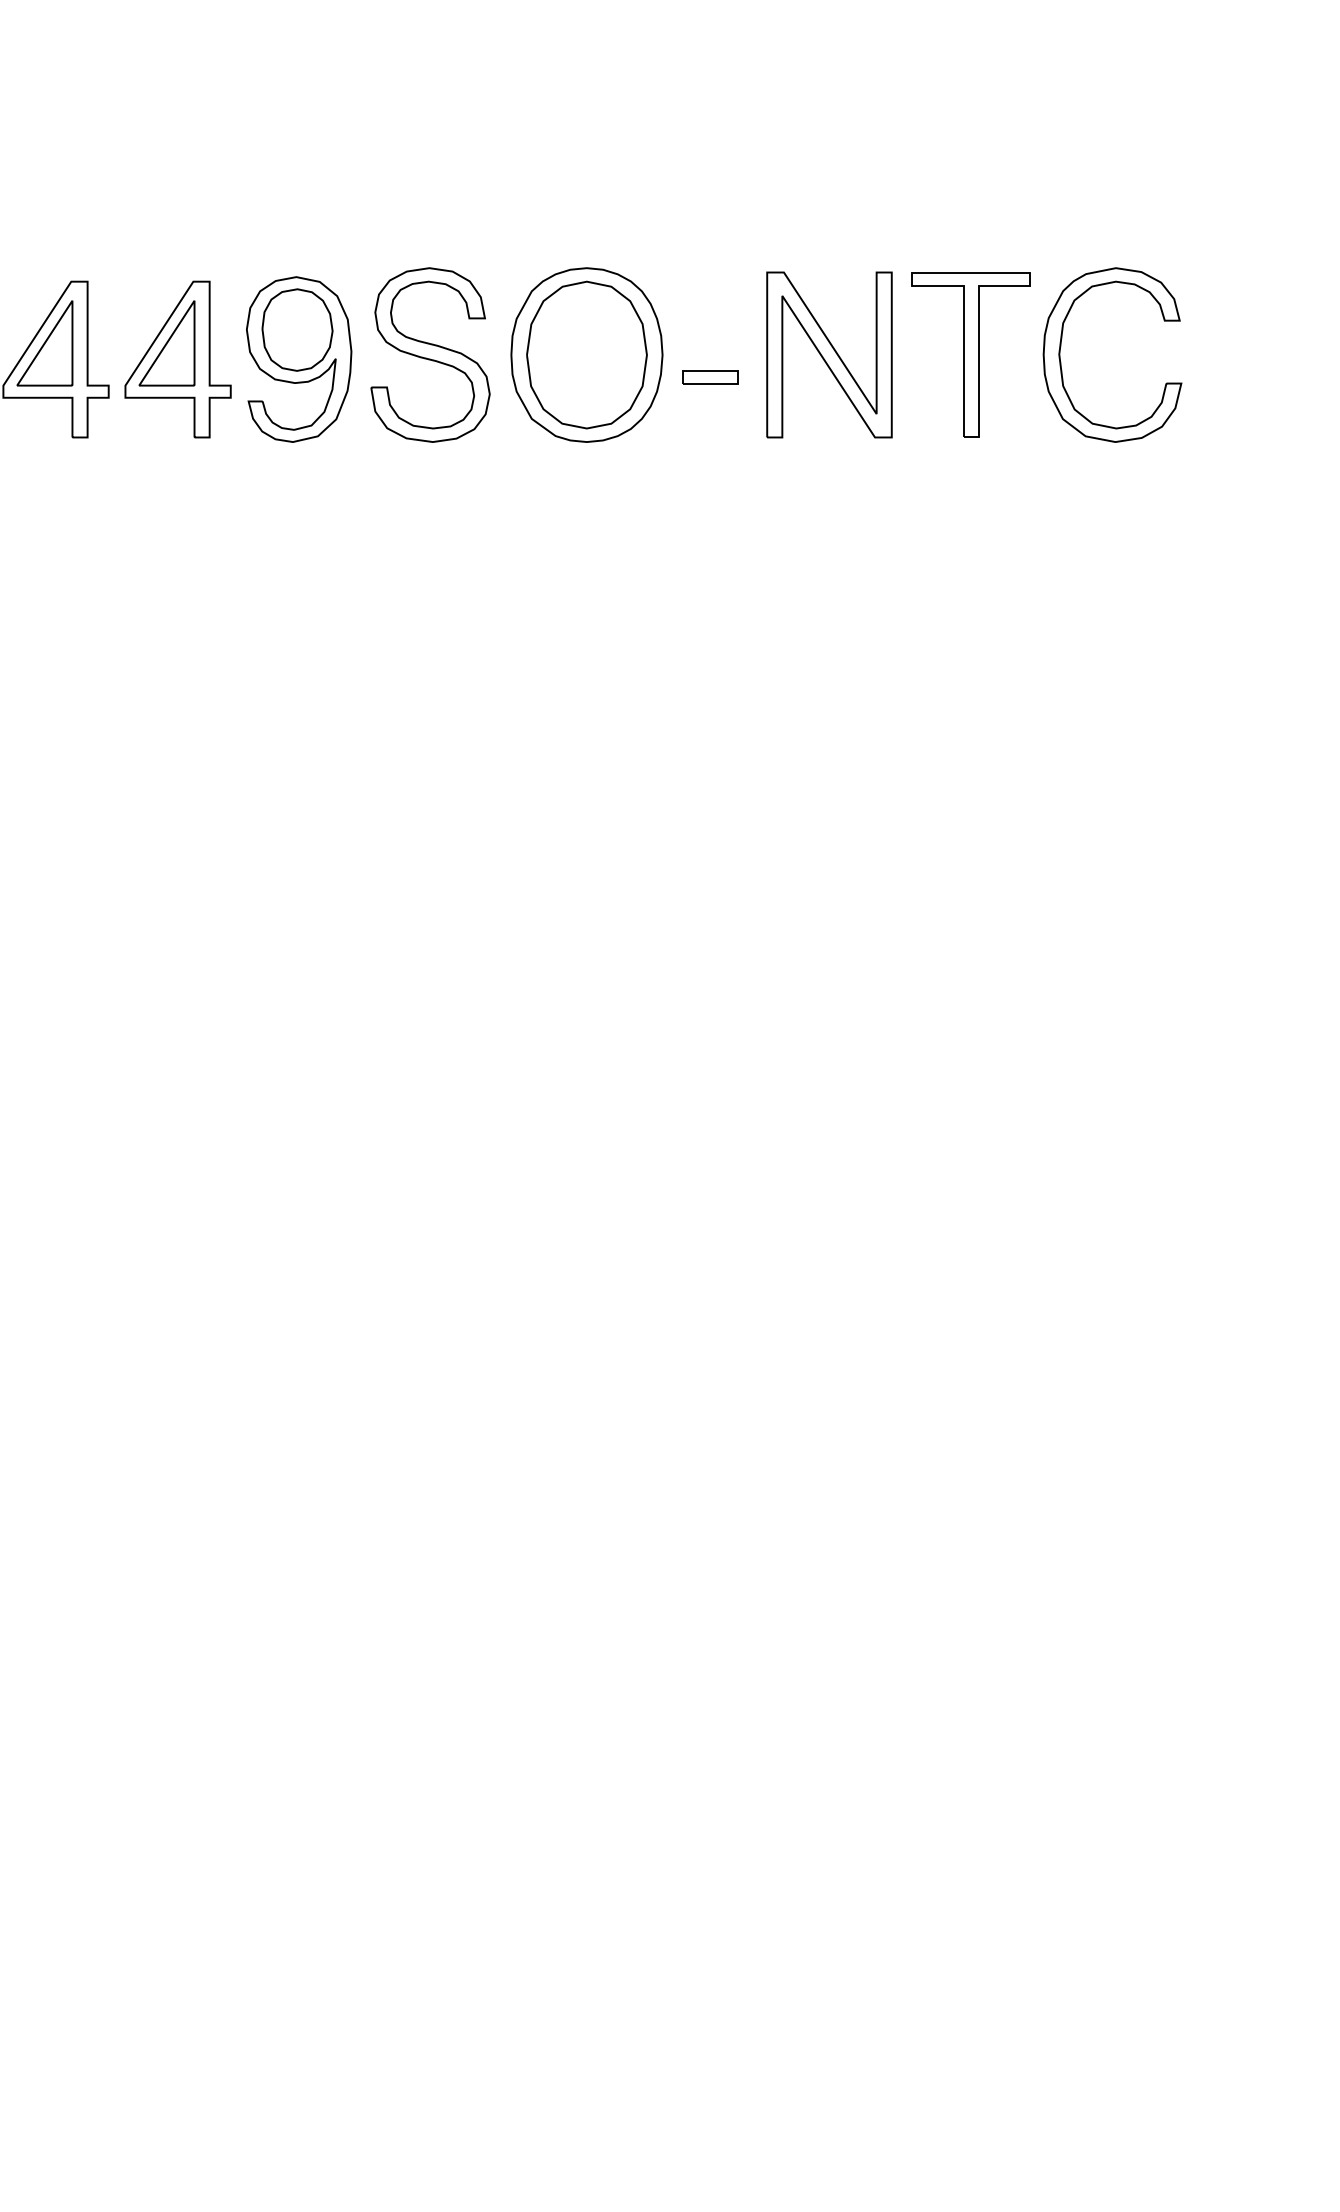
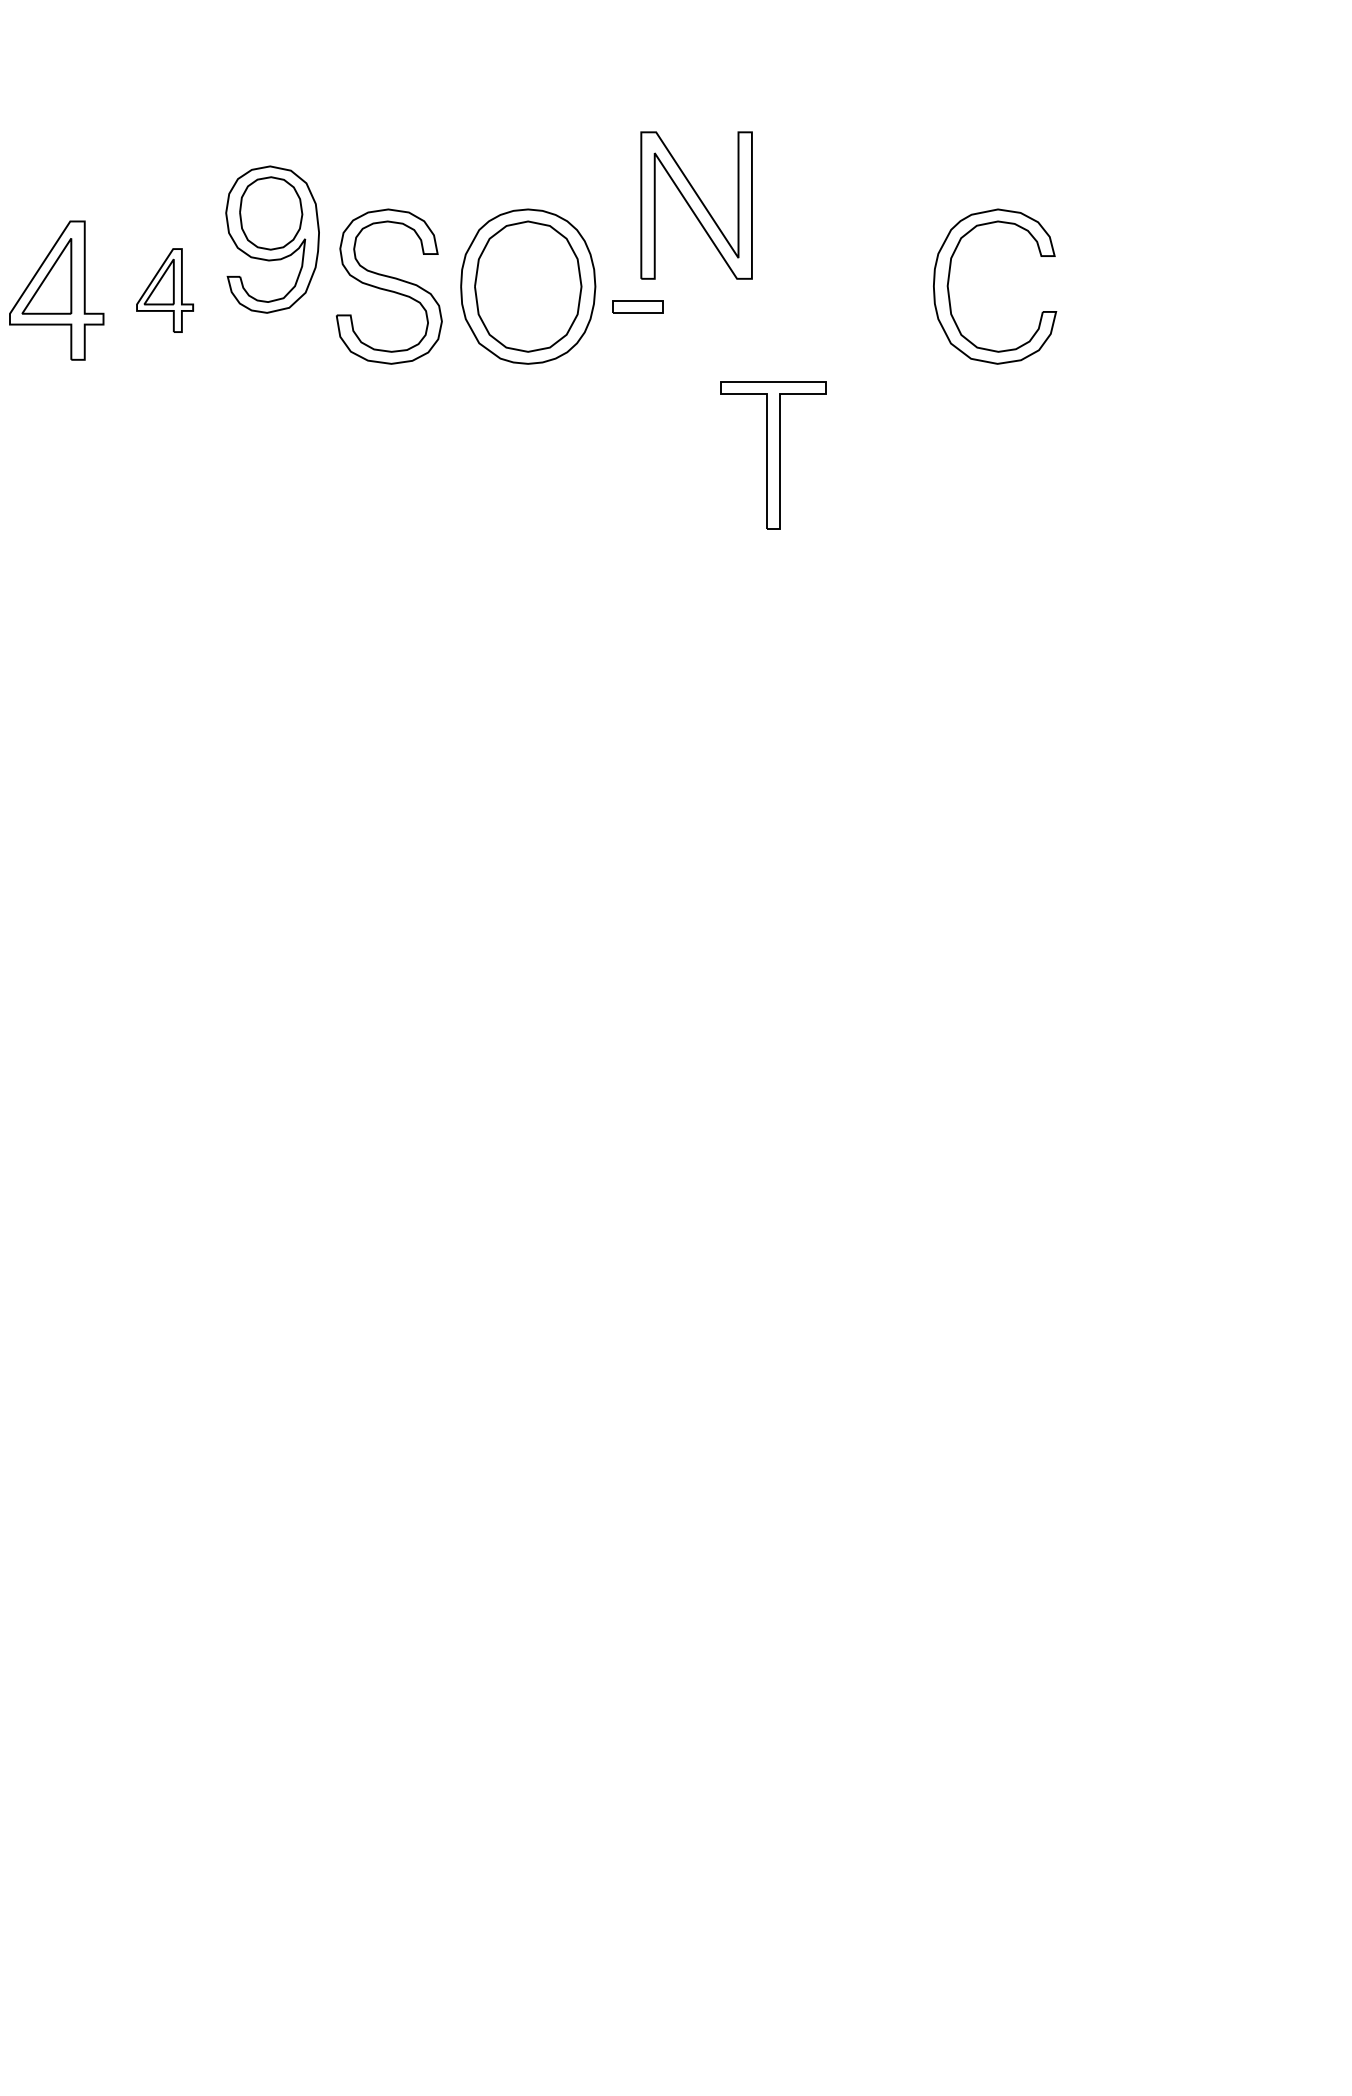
part: (829, 354) -> (696, 205), moved
part: (971, 354) -> (773, 455), moved
part: (177, 359) -> (164, 290), size x0.6
part: (298, 359) -> (272, 239), moved

